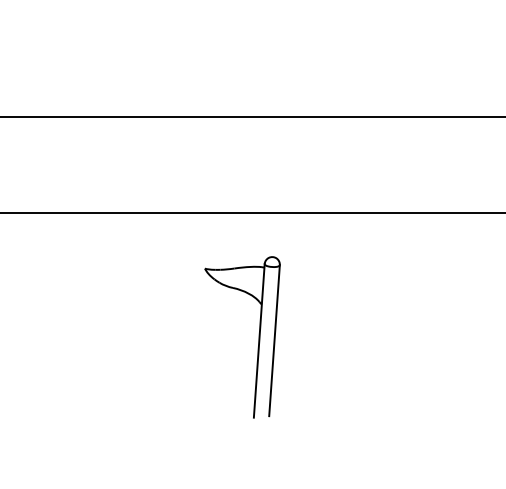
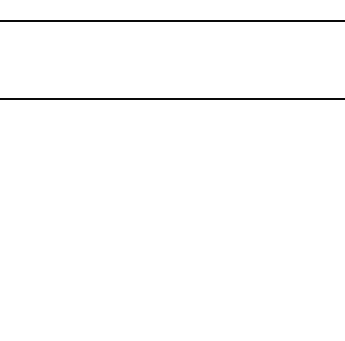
part: (258, 337) -> (159, 200), removed

